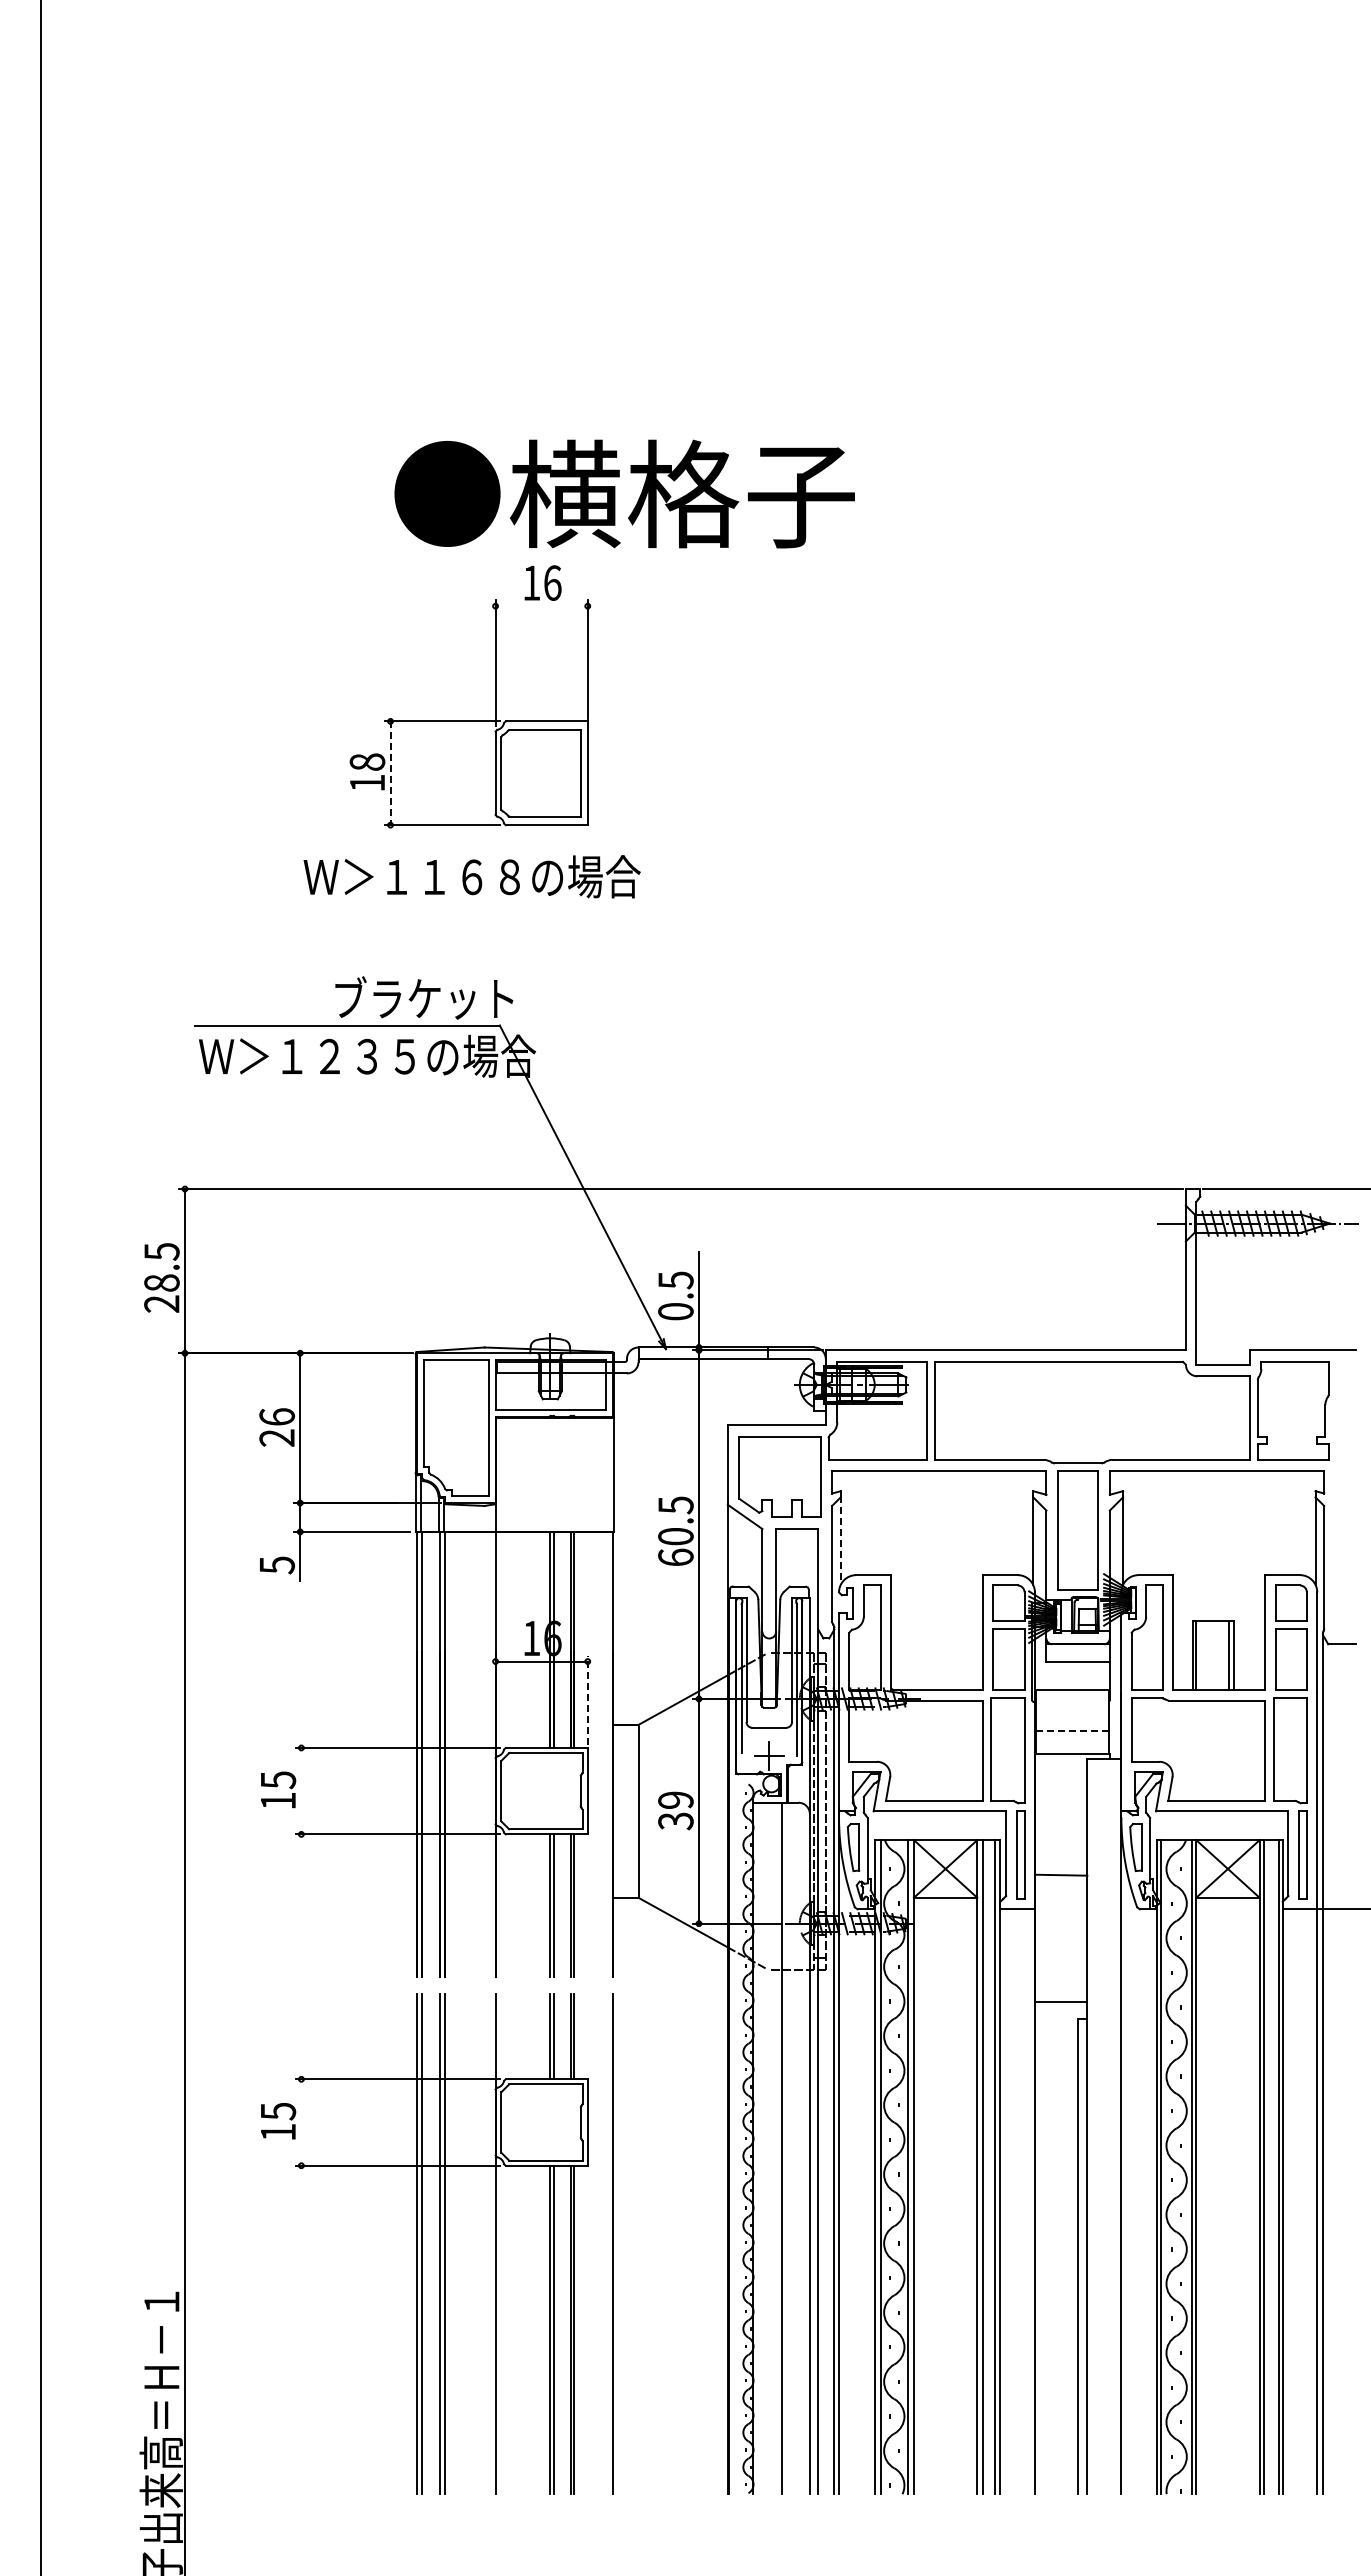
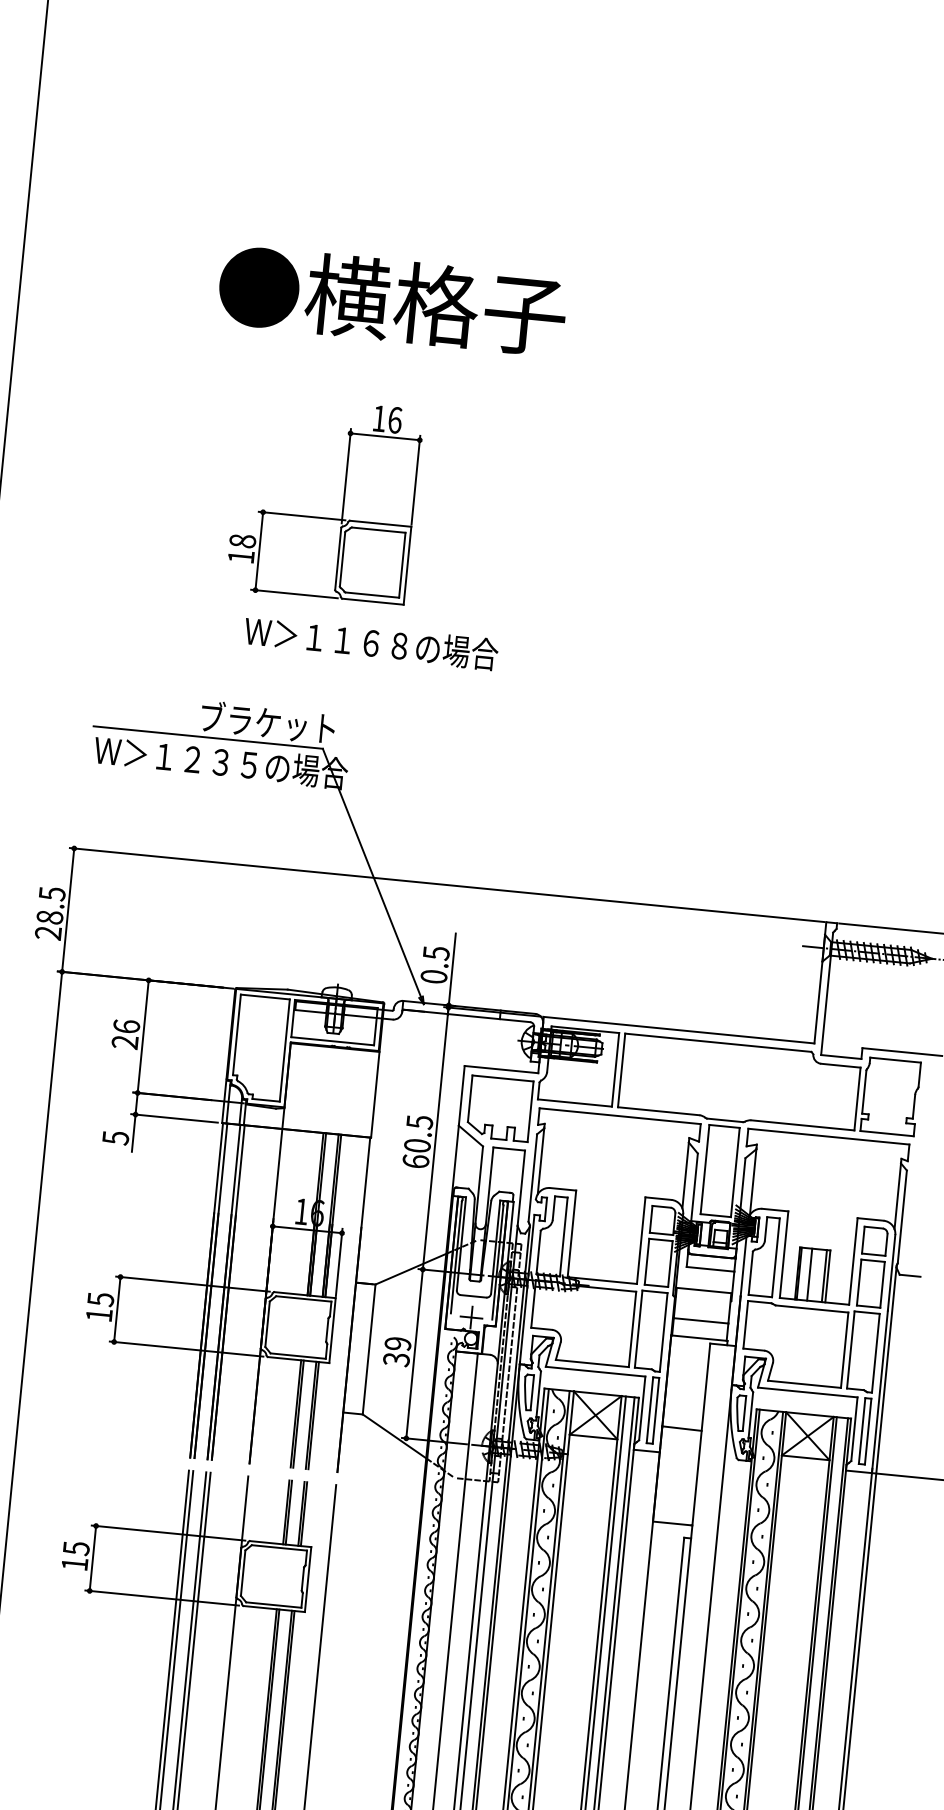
text: (624, 493) -> (392, 300), moved
line: (541, 606) -> (385, 437), added
line: (390, 773) -> (259, 551), dashed -> solid
text: (471, 876) -> (370, 642), moved
line: (840, 1540) -> (540, 1160), dashed -> solid
line: (1209, 1655) -> (809, 1274), added
line: (587, 1700) -> (338, 1262), dashed -> solid
line: (1071, 1730) -> (700, 1320), dashed -> solid
line: (301, 1790) -> (117, 1309), added
line: (301, 2122) -> (93, 1558), added

